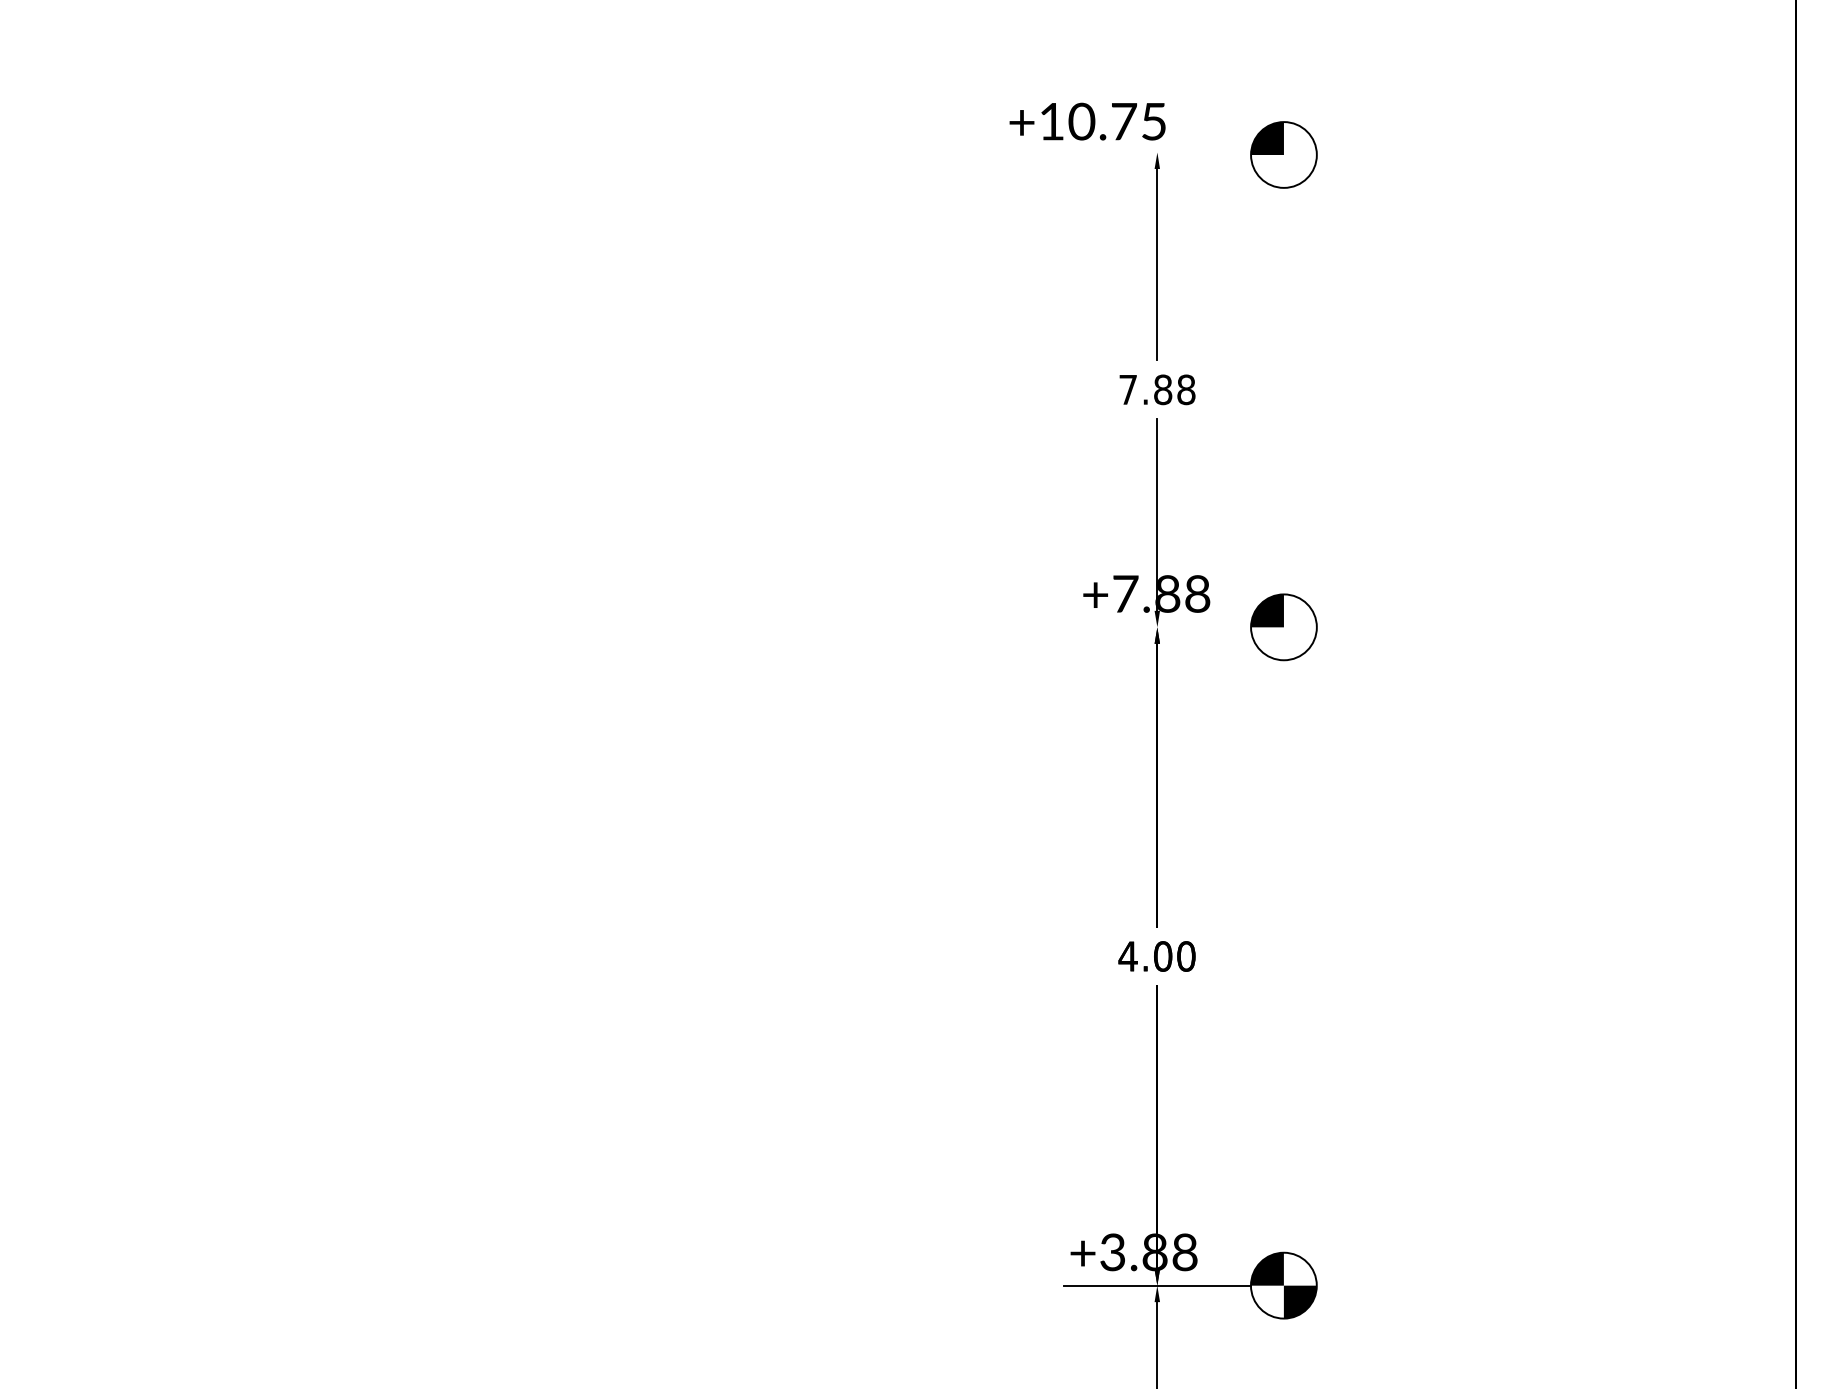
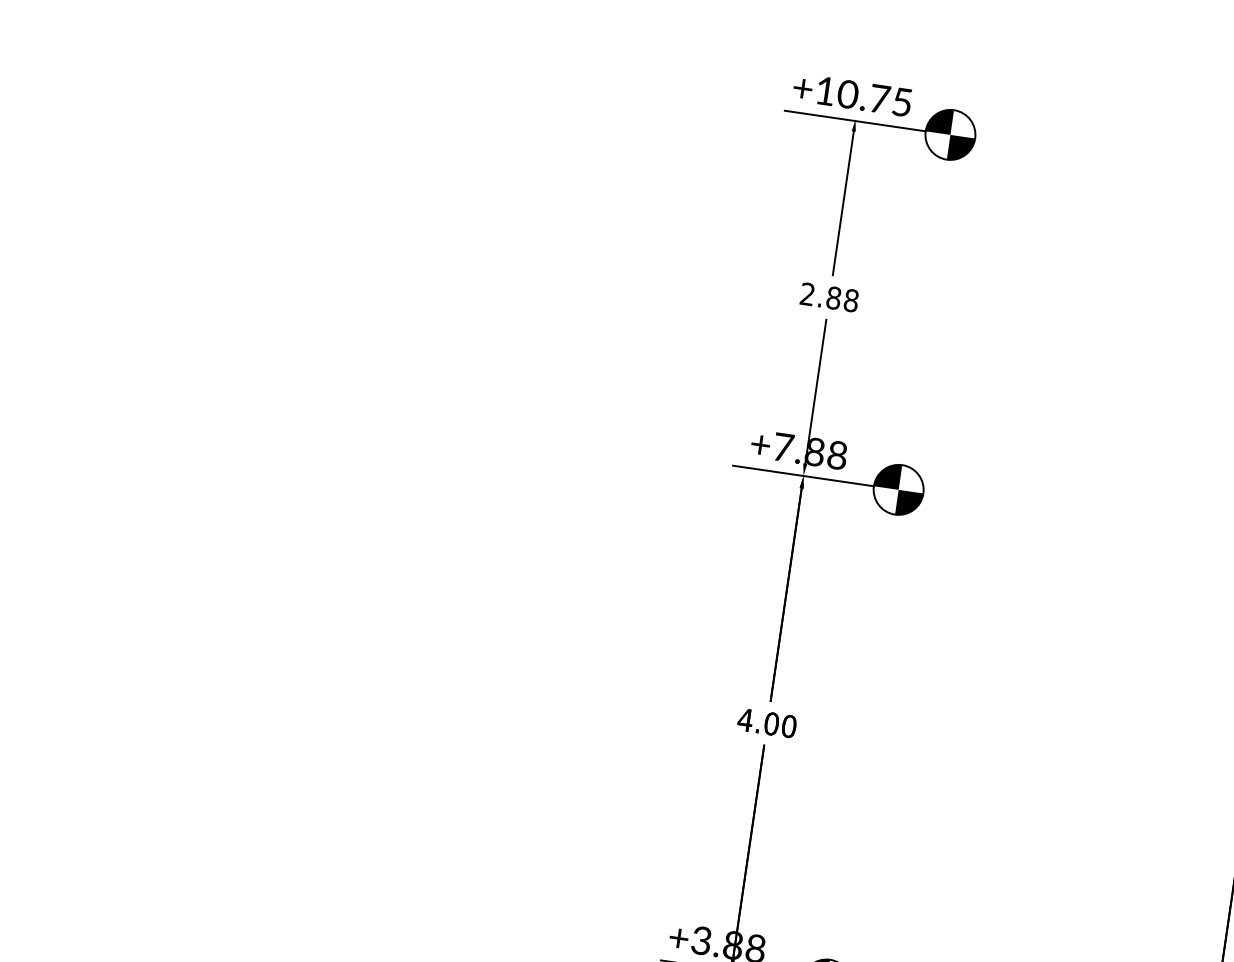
text: (1087, 121) -> (852, 94), moved
line: (1157, 155) -> (855, 121), added
fill: (1299, 171) -> (960, 149), added
text: (1127, 389) -> (807, 293), 7.88 -> 2.88
line: (1157, 627) -> (803, 476), added
fill: (1299, 643) -> (908, 503), added

